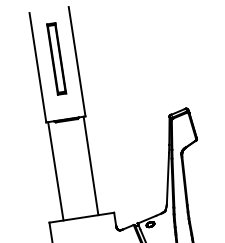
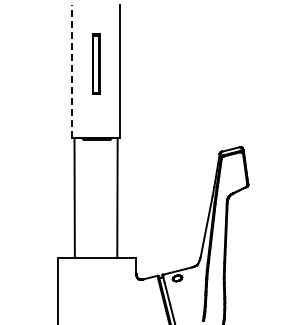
part: (56, 59) -> (95, 64), size x0.7
line: (38, 67) -> (72, 71), solid -> dashed

